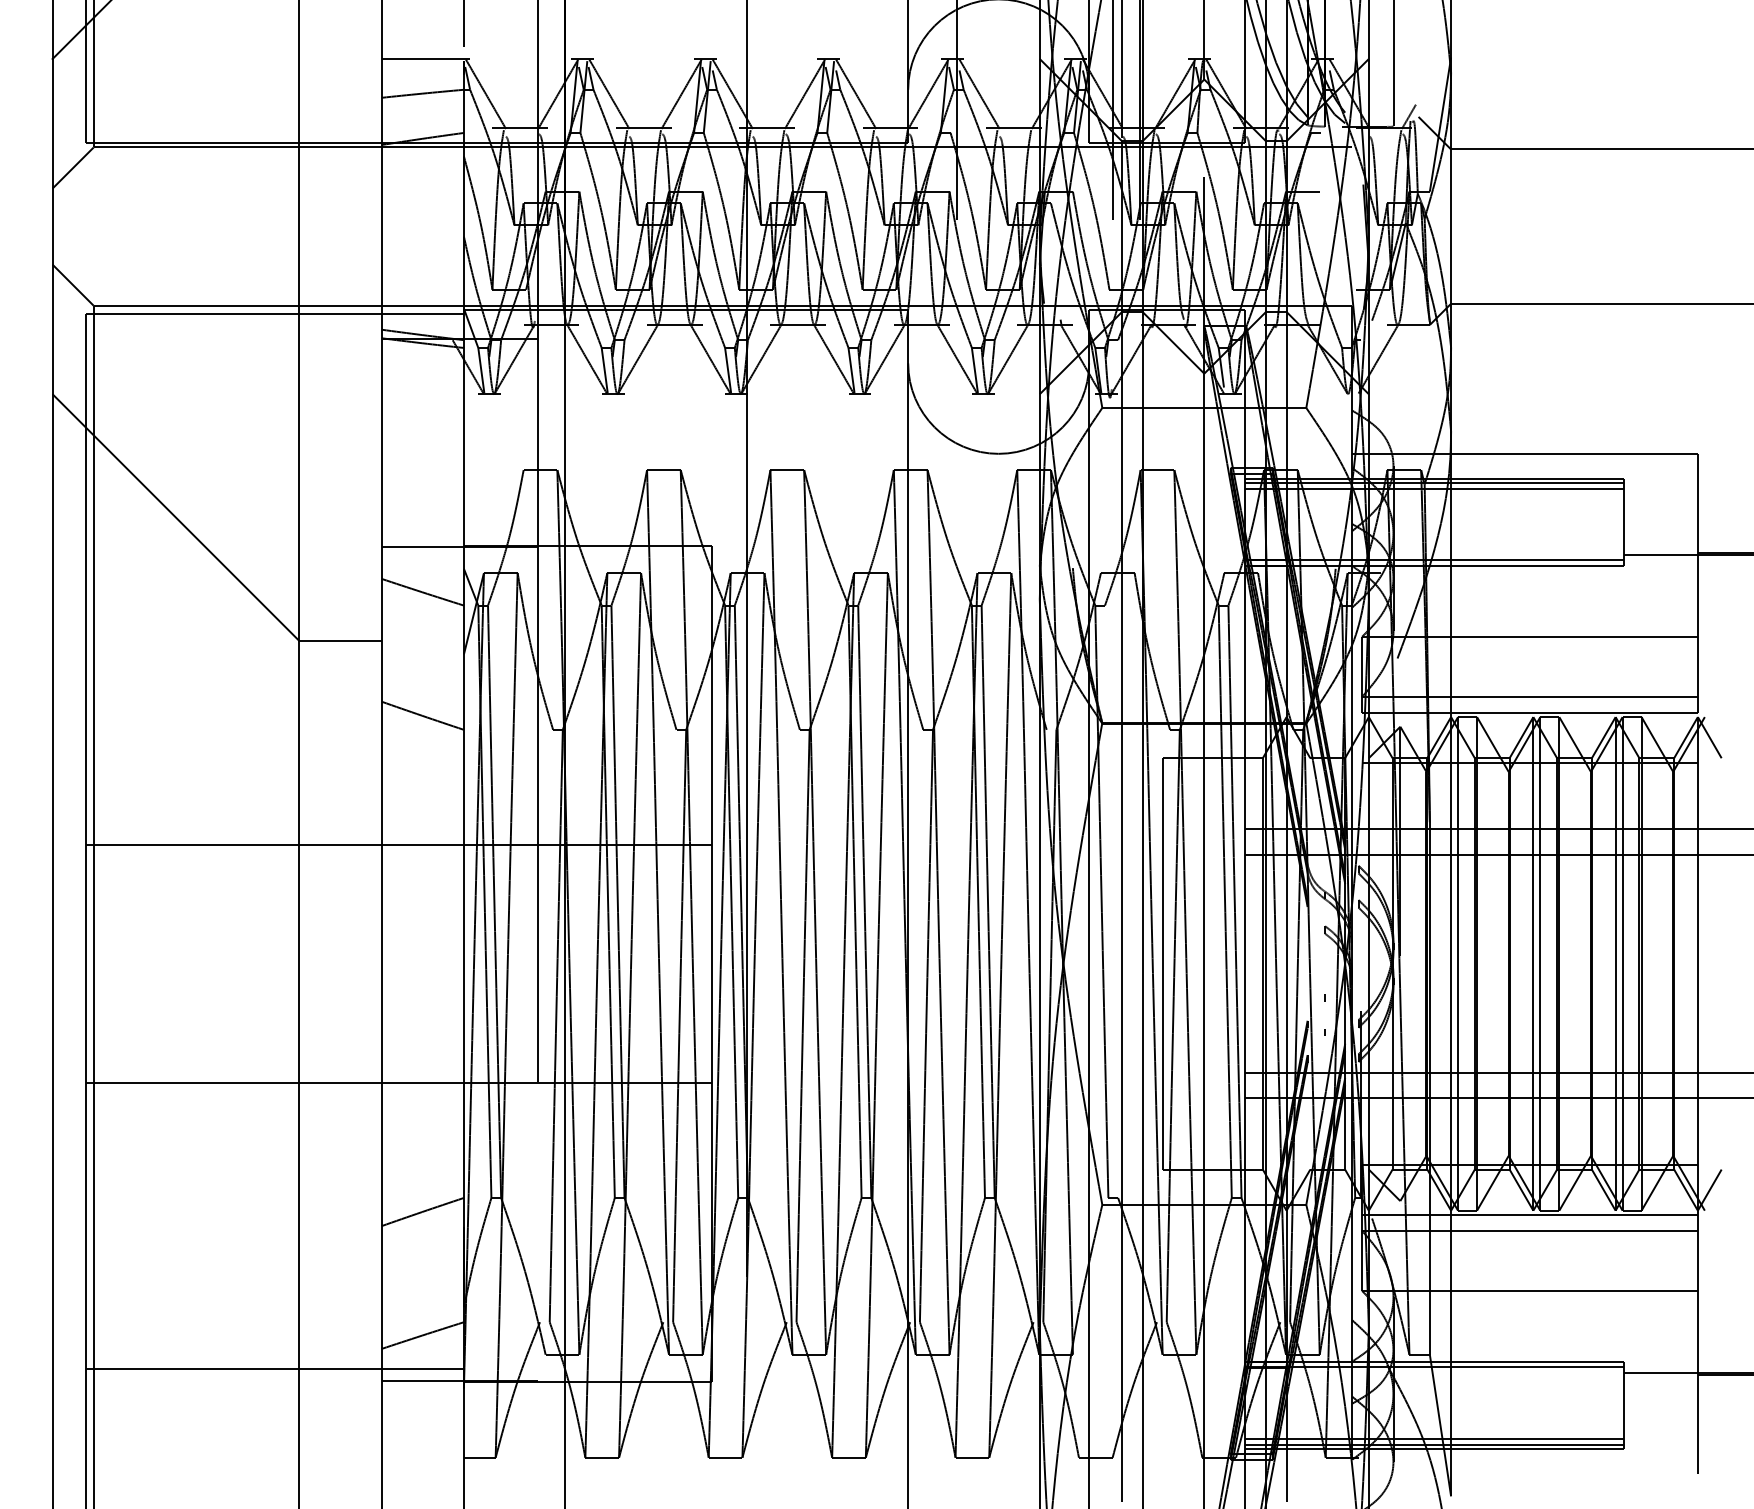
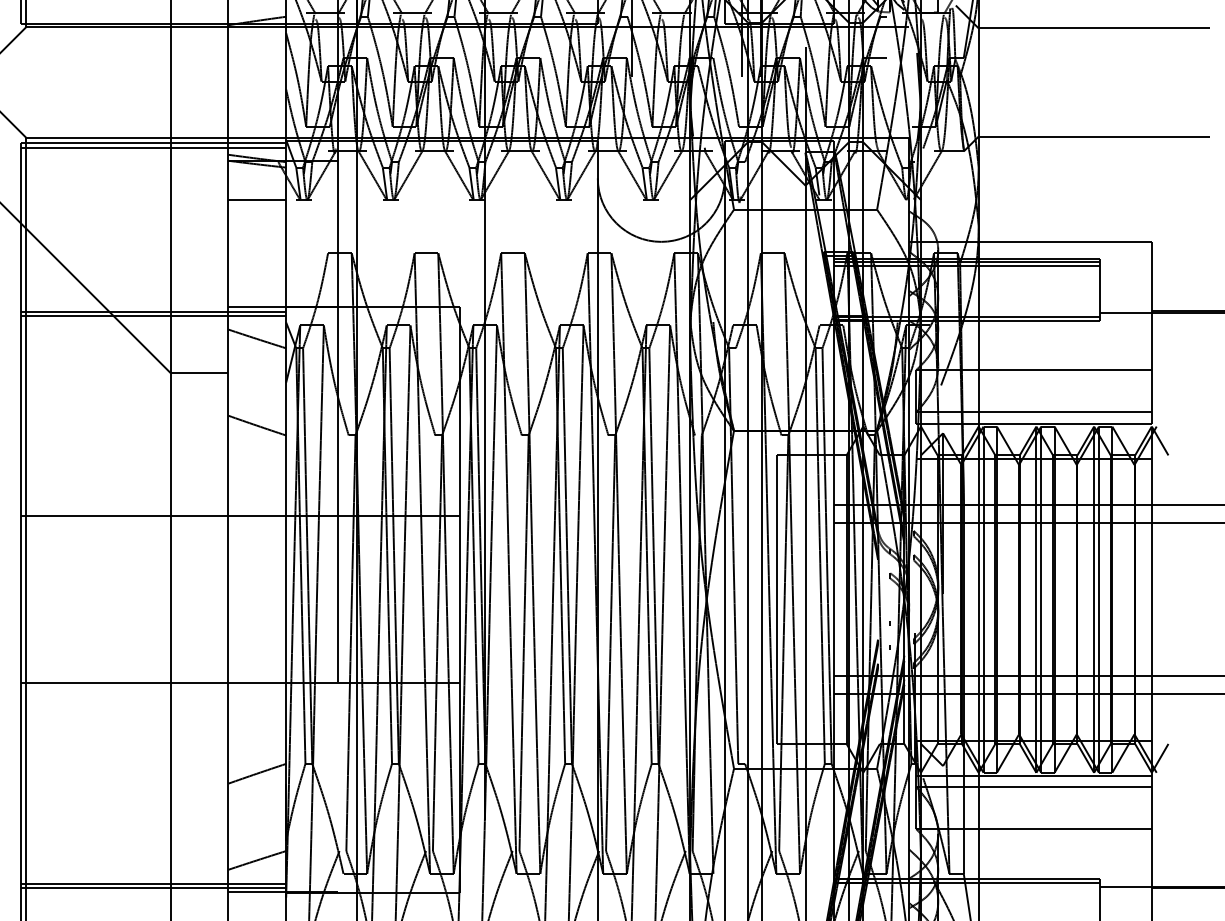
line: (274, 319) -> (153, 147), added
line: (422, 394) -> (257, 200), added
line: (274, 553) -> (153, 311), added
line: (274, 559) -> (153, 315), added
line: (274, 1374) -> (153, 887), added

